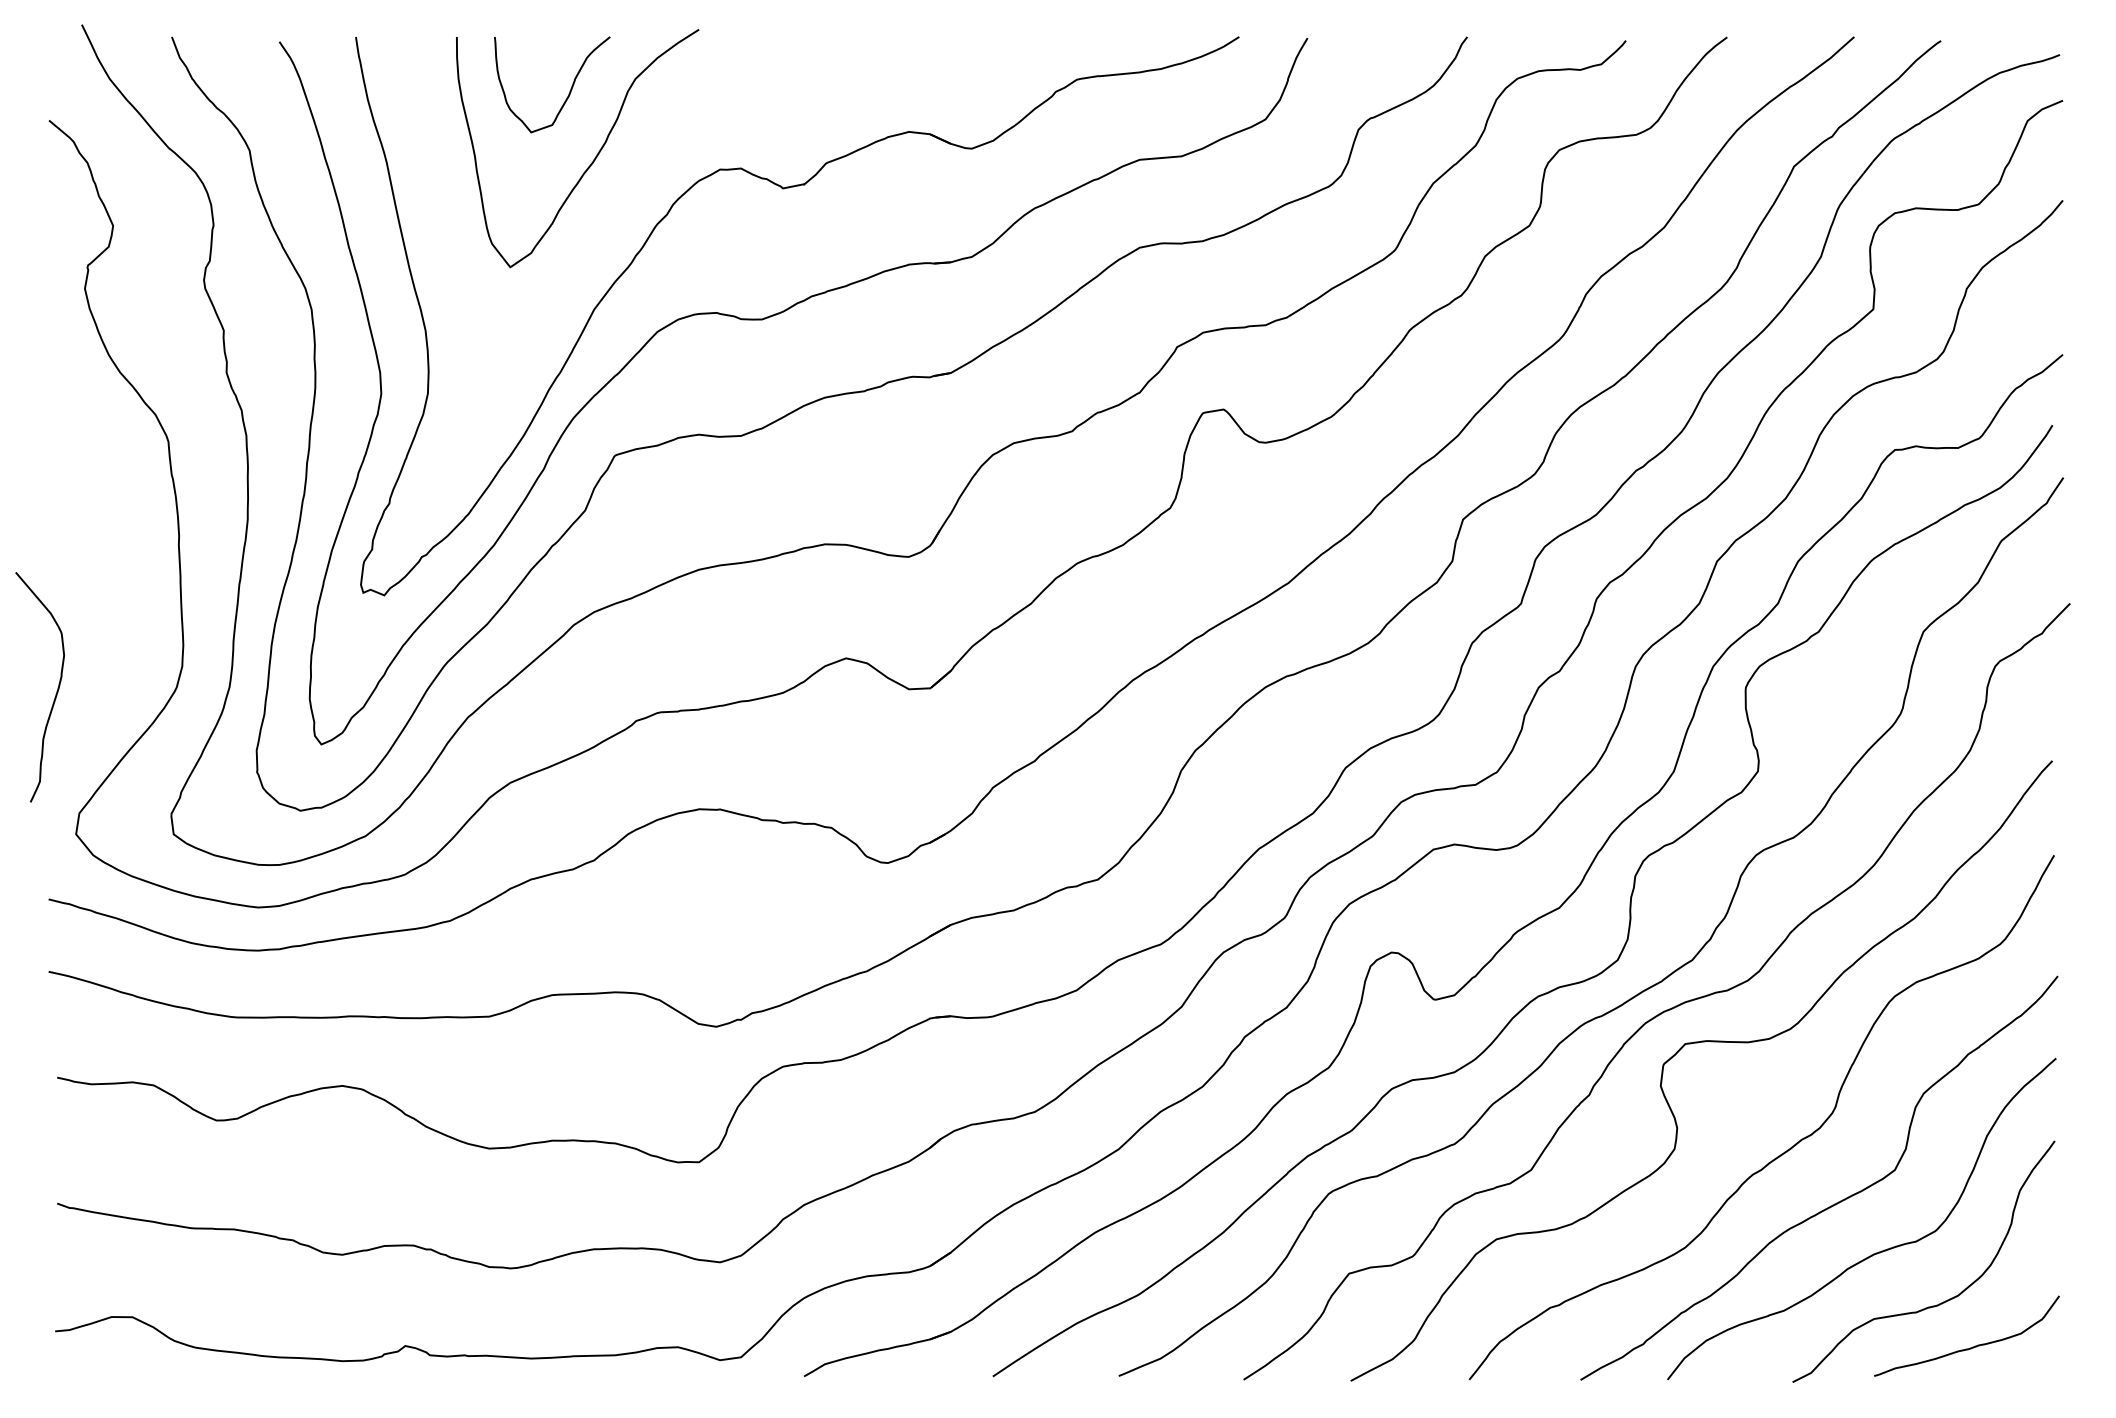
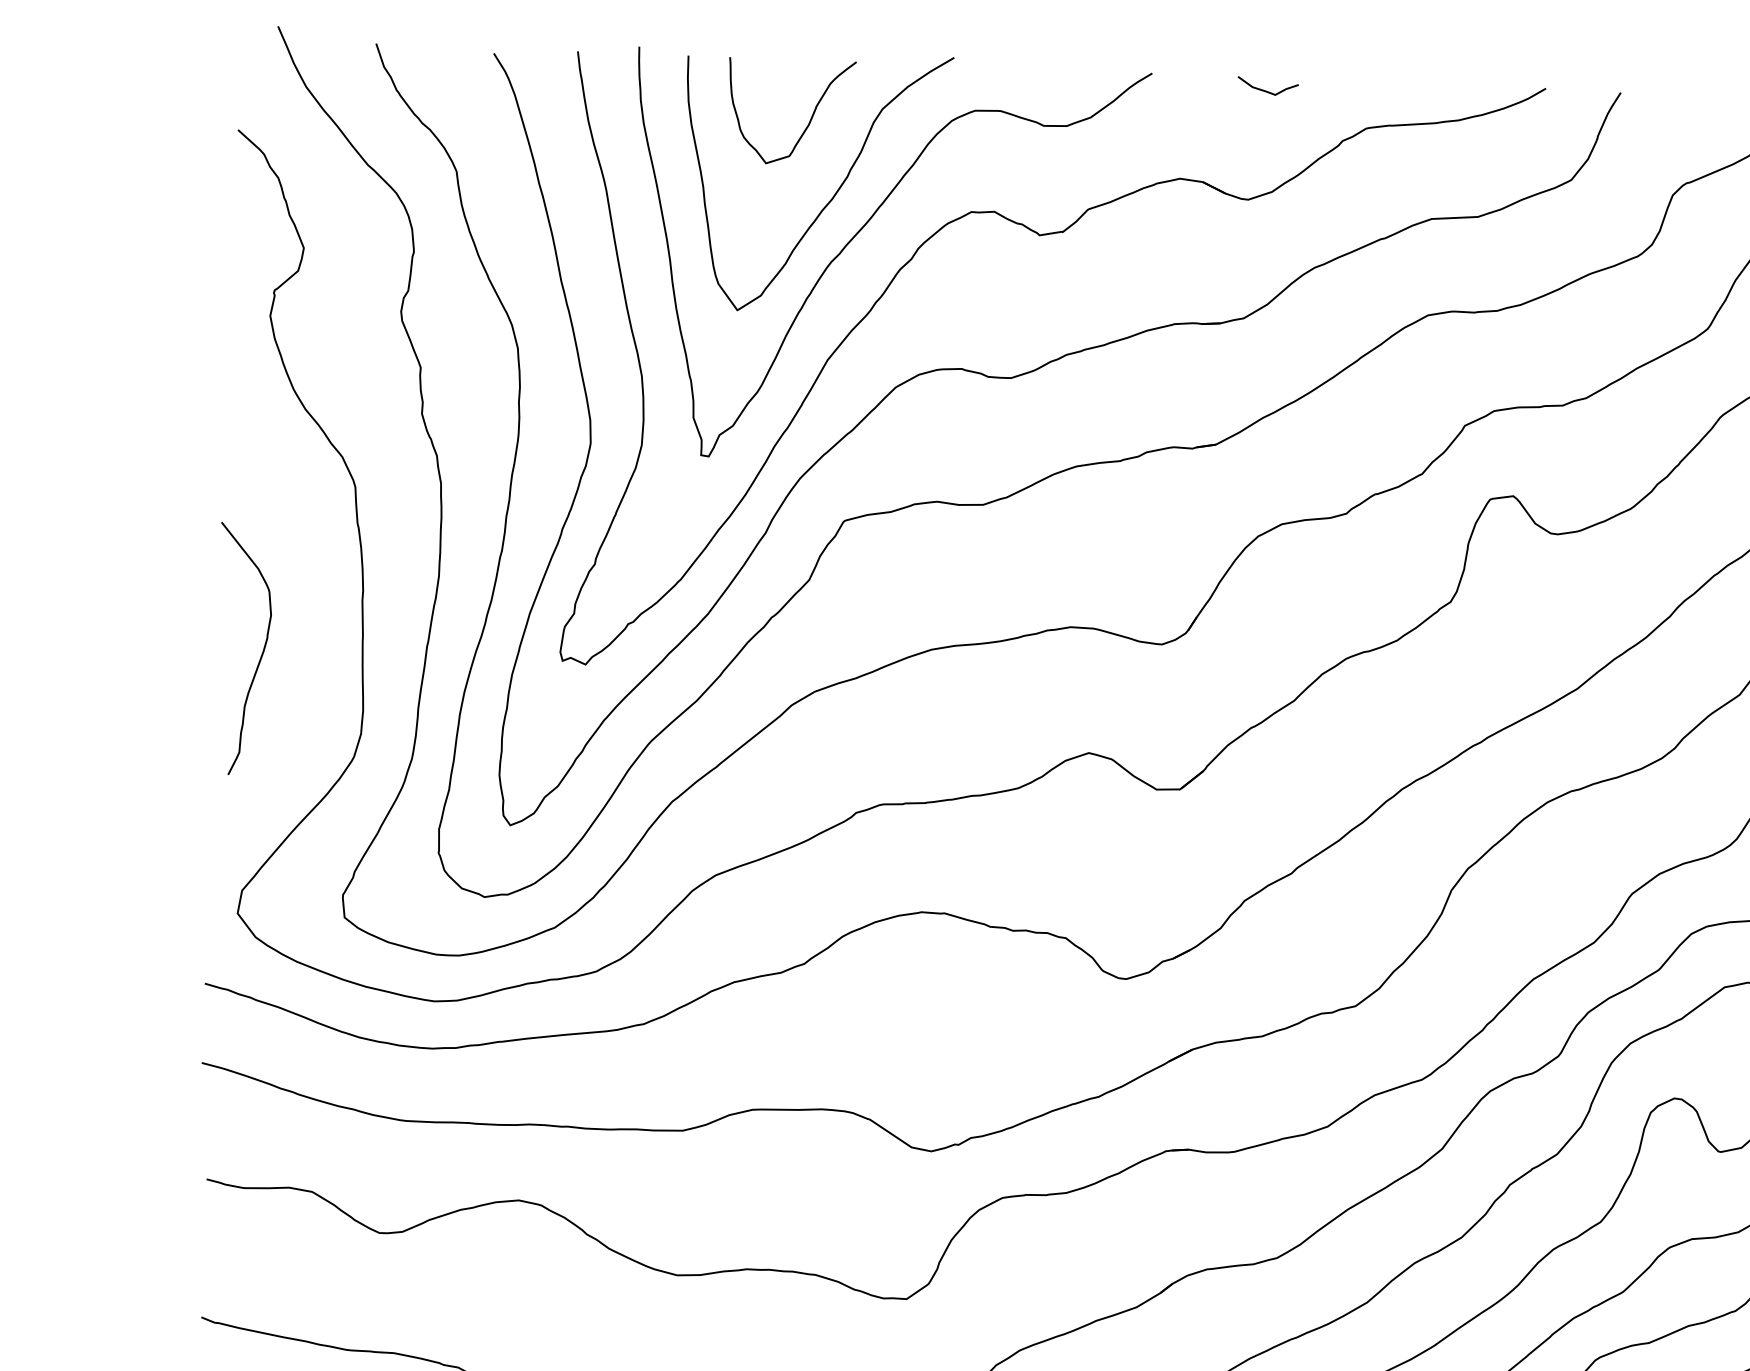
curve: (985, 48) -> (1267, 90), added
curve: (616, 195) -> (856, 236), added
curve: (56, 691) -> (261, 654), moved

